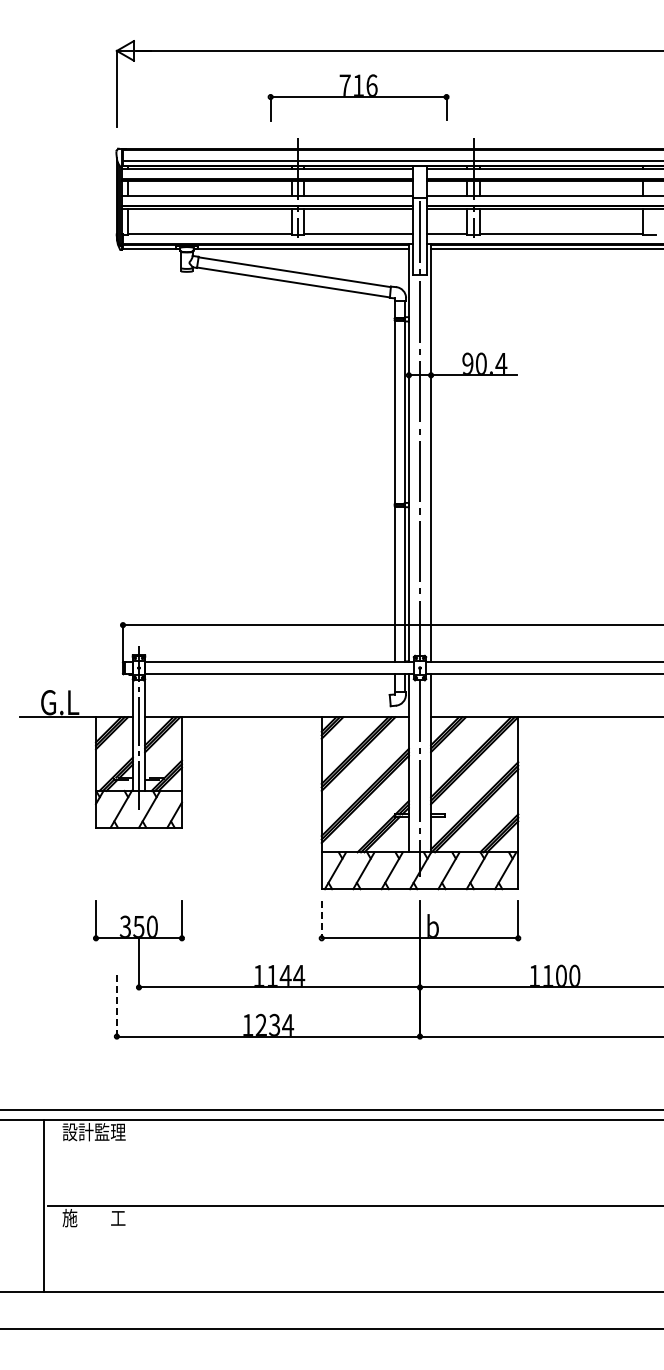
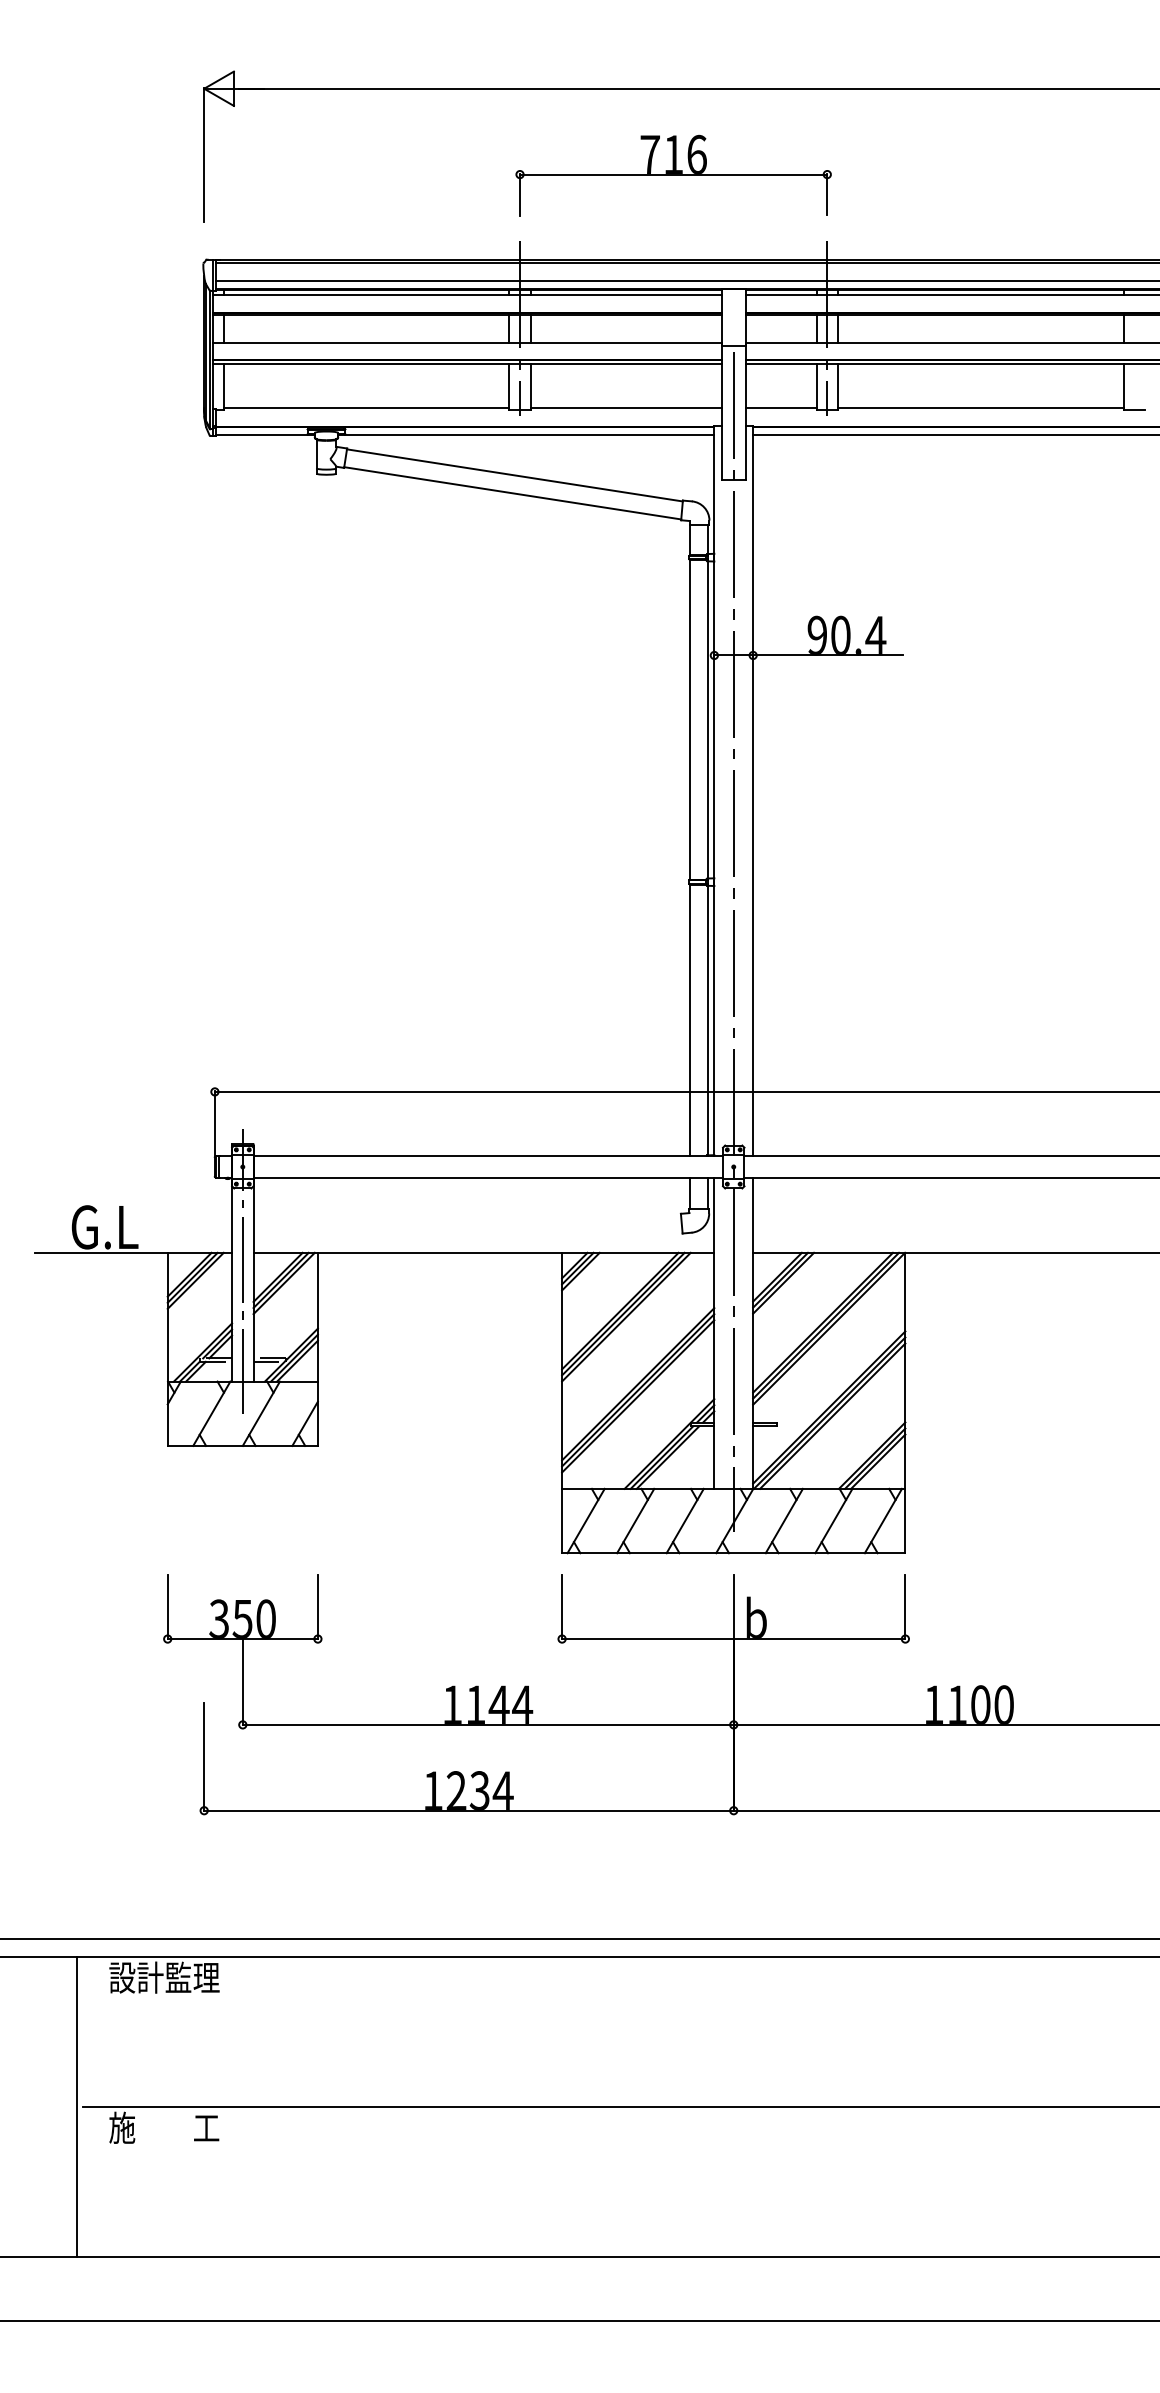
part: (358, 97) -> (673, 175), moved
line: (321, 920) -> (561, 1607), dashed -> solid
line: (116, 1006) -> (203, 1758), dashed -> solid

